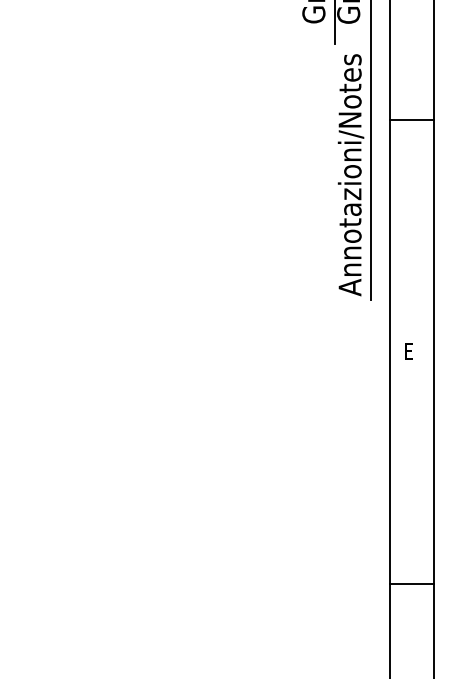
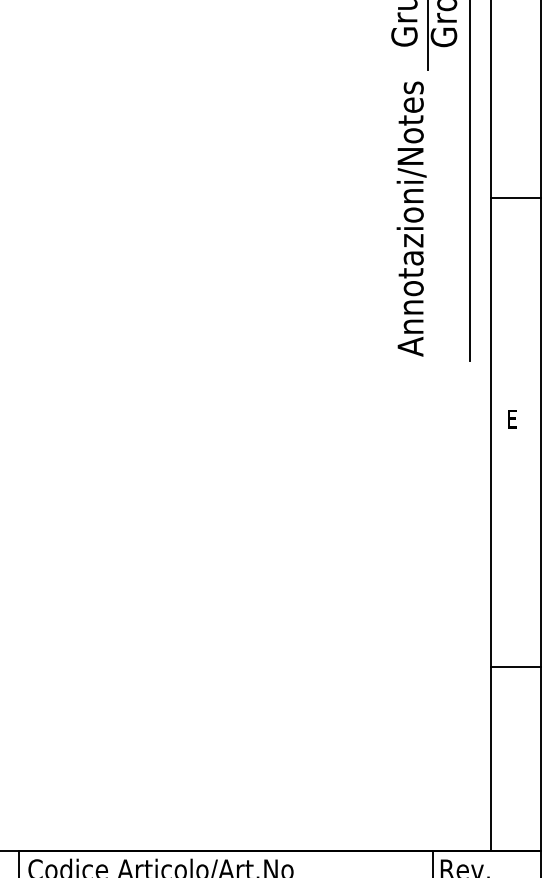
line: (411, 120) -> (515, 197), moved
text: (350, 174) -> (411, 218), moved
line: (411, 583) -> (515, 666), moved

